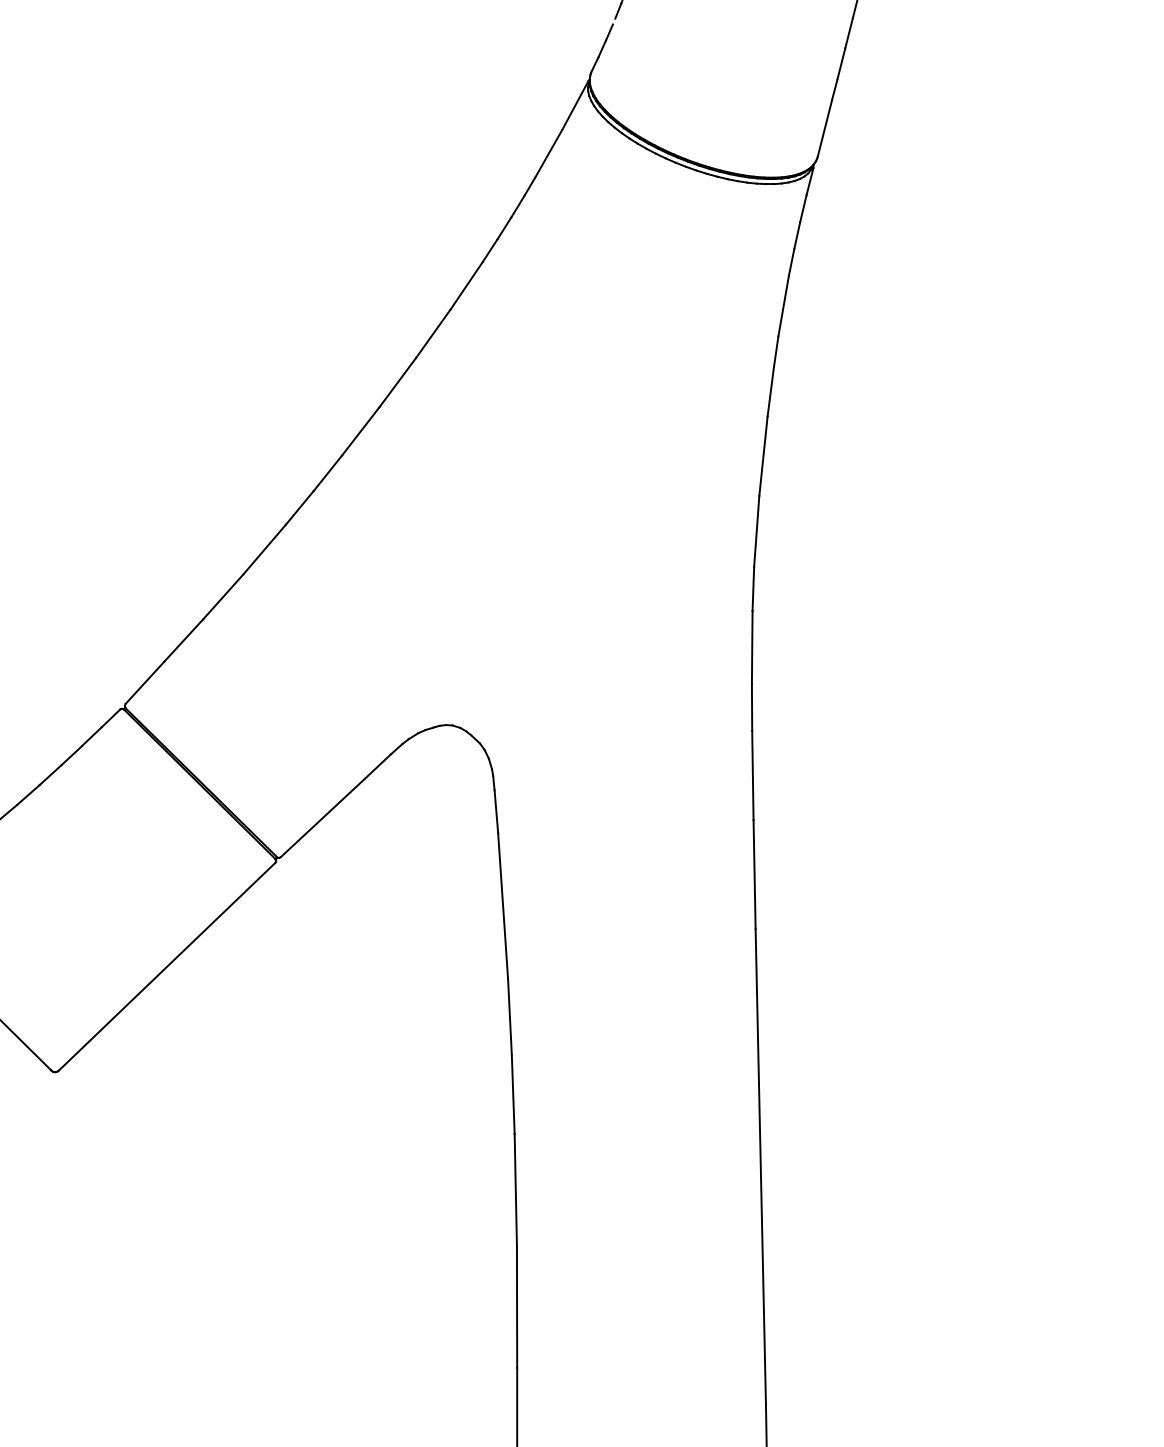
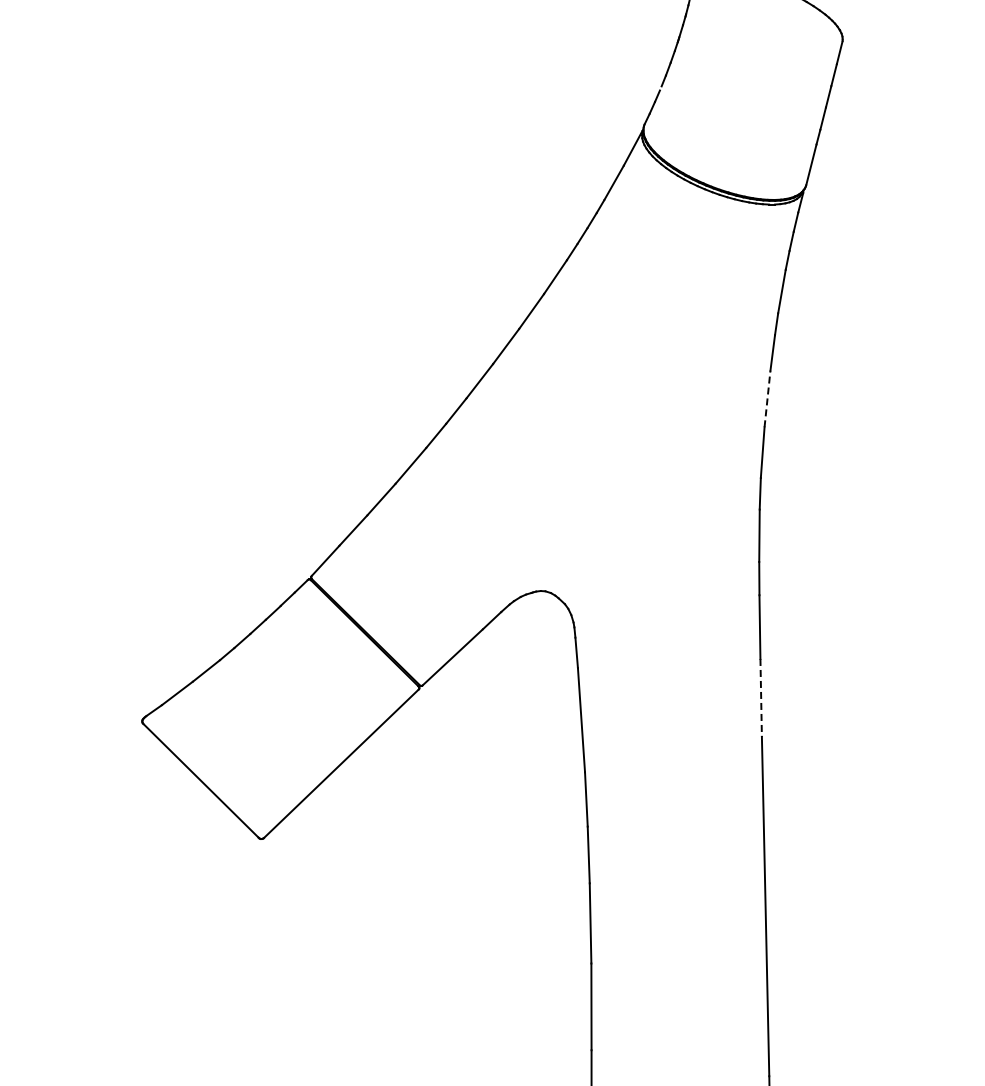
line: (763, 455) -> (767, 398), solid -> dashed
line: (755, 874) -> (761, 697), solid -> dashed

